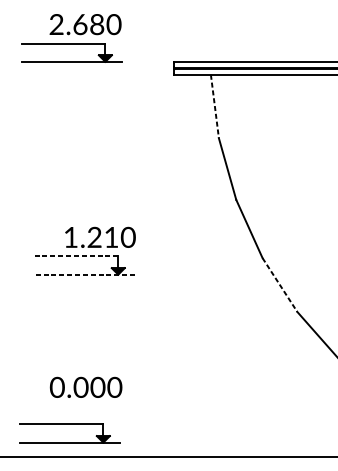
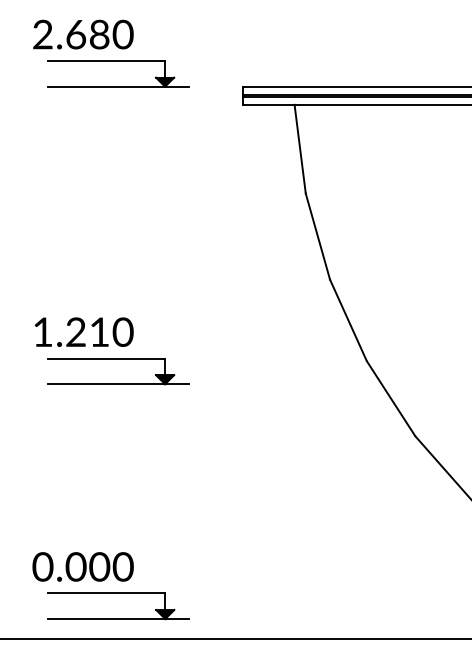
text: (85, 24) -> (83, 34), moved
part: (72, 43) -> (118, 61), moved
line: (215, 106) -> (300, 149), dashed -> solid
text: (99, 236) -> (83, 331), moved
line: (76, 256) -> (106, 358), dashed -> solid
line: (84, 274) -> (117, 384), dashed -> solid
line: (280, 284) -> (391, 398), dashed -> solid
text: (85, 387) -> (82, 566), moved
part: (69, 442) -> (118, 618), moved

